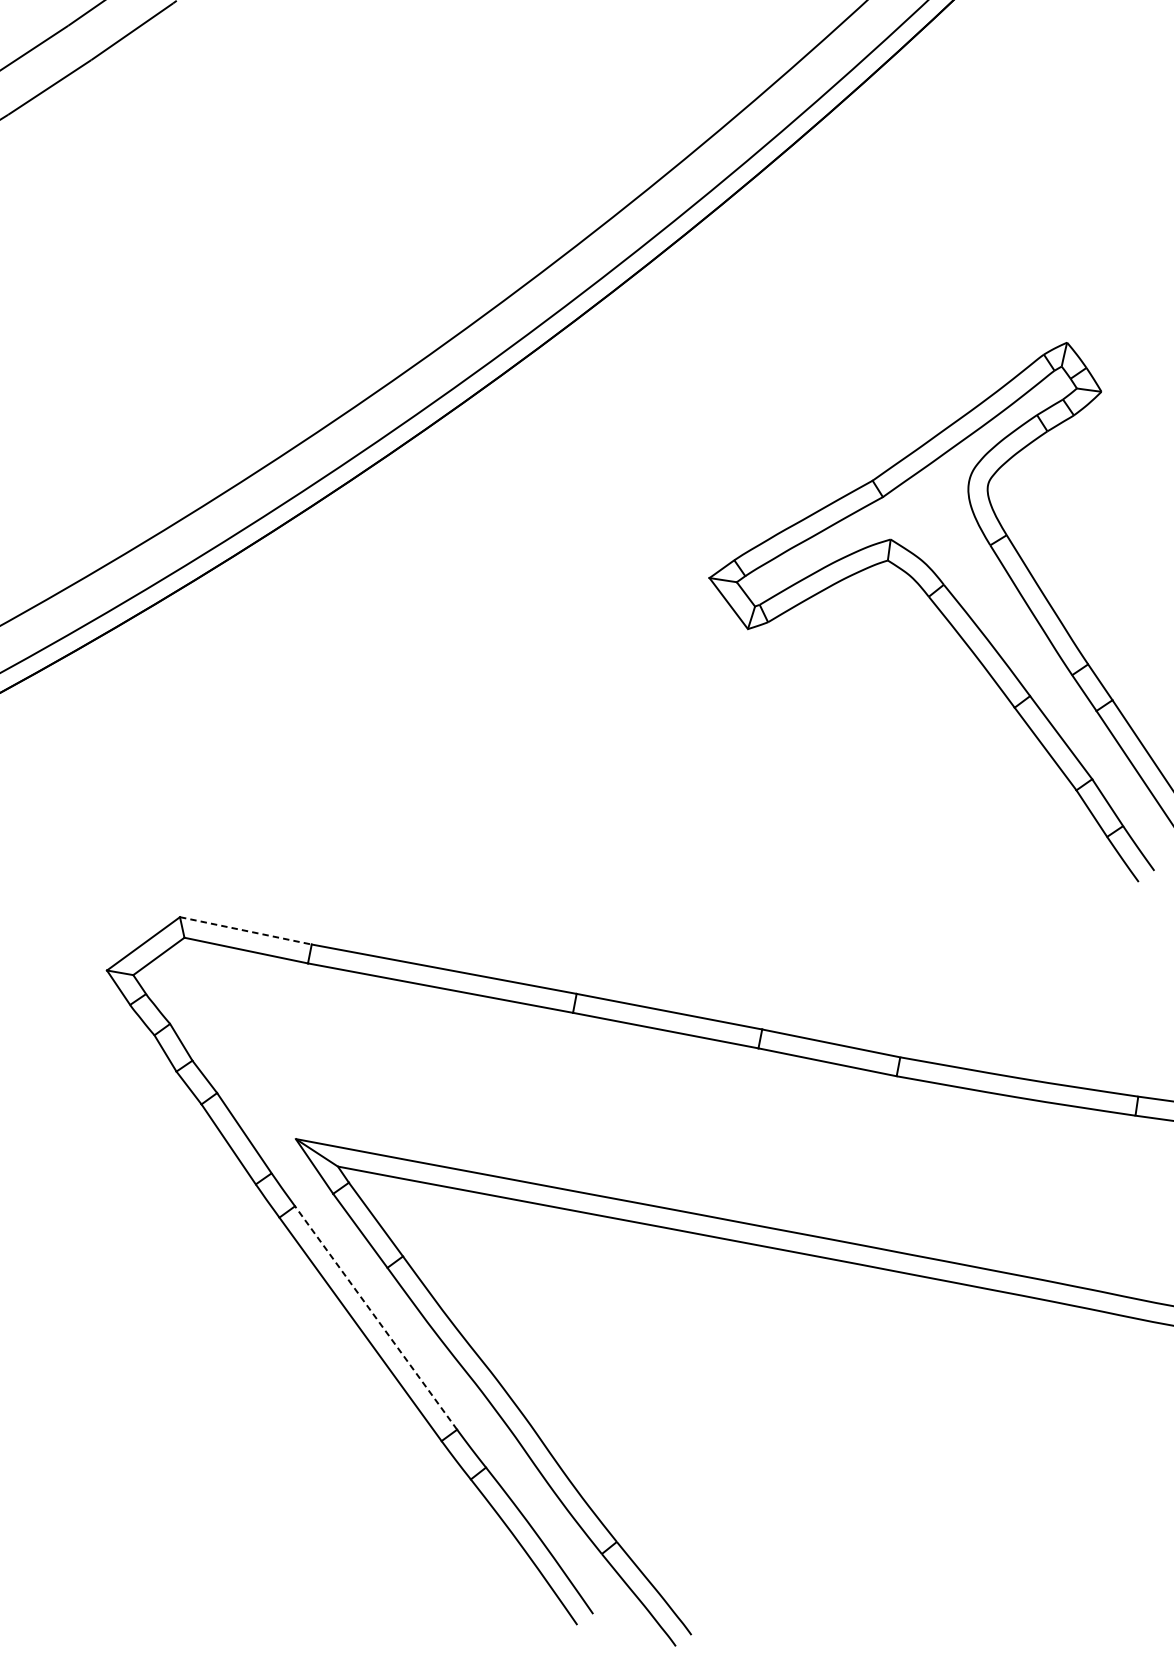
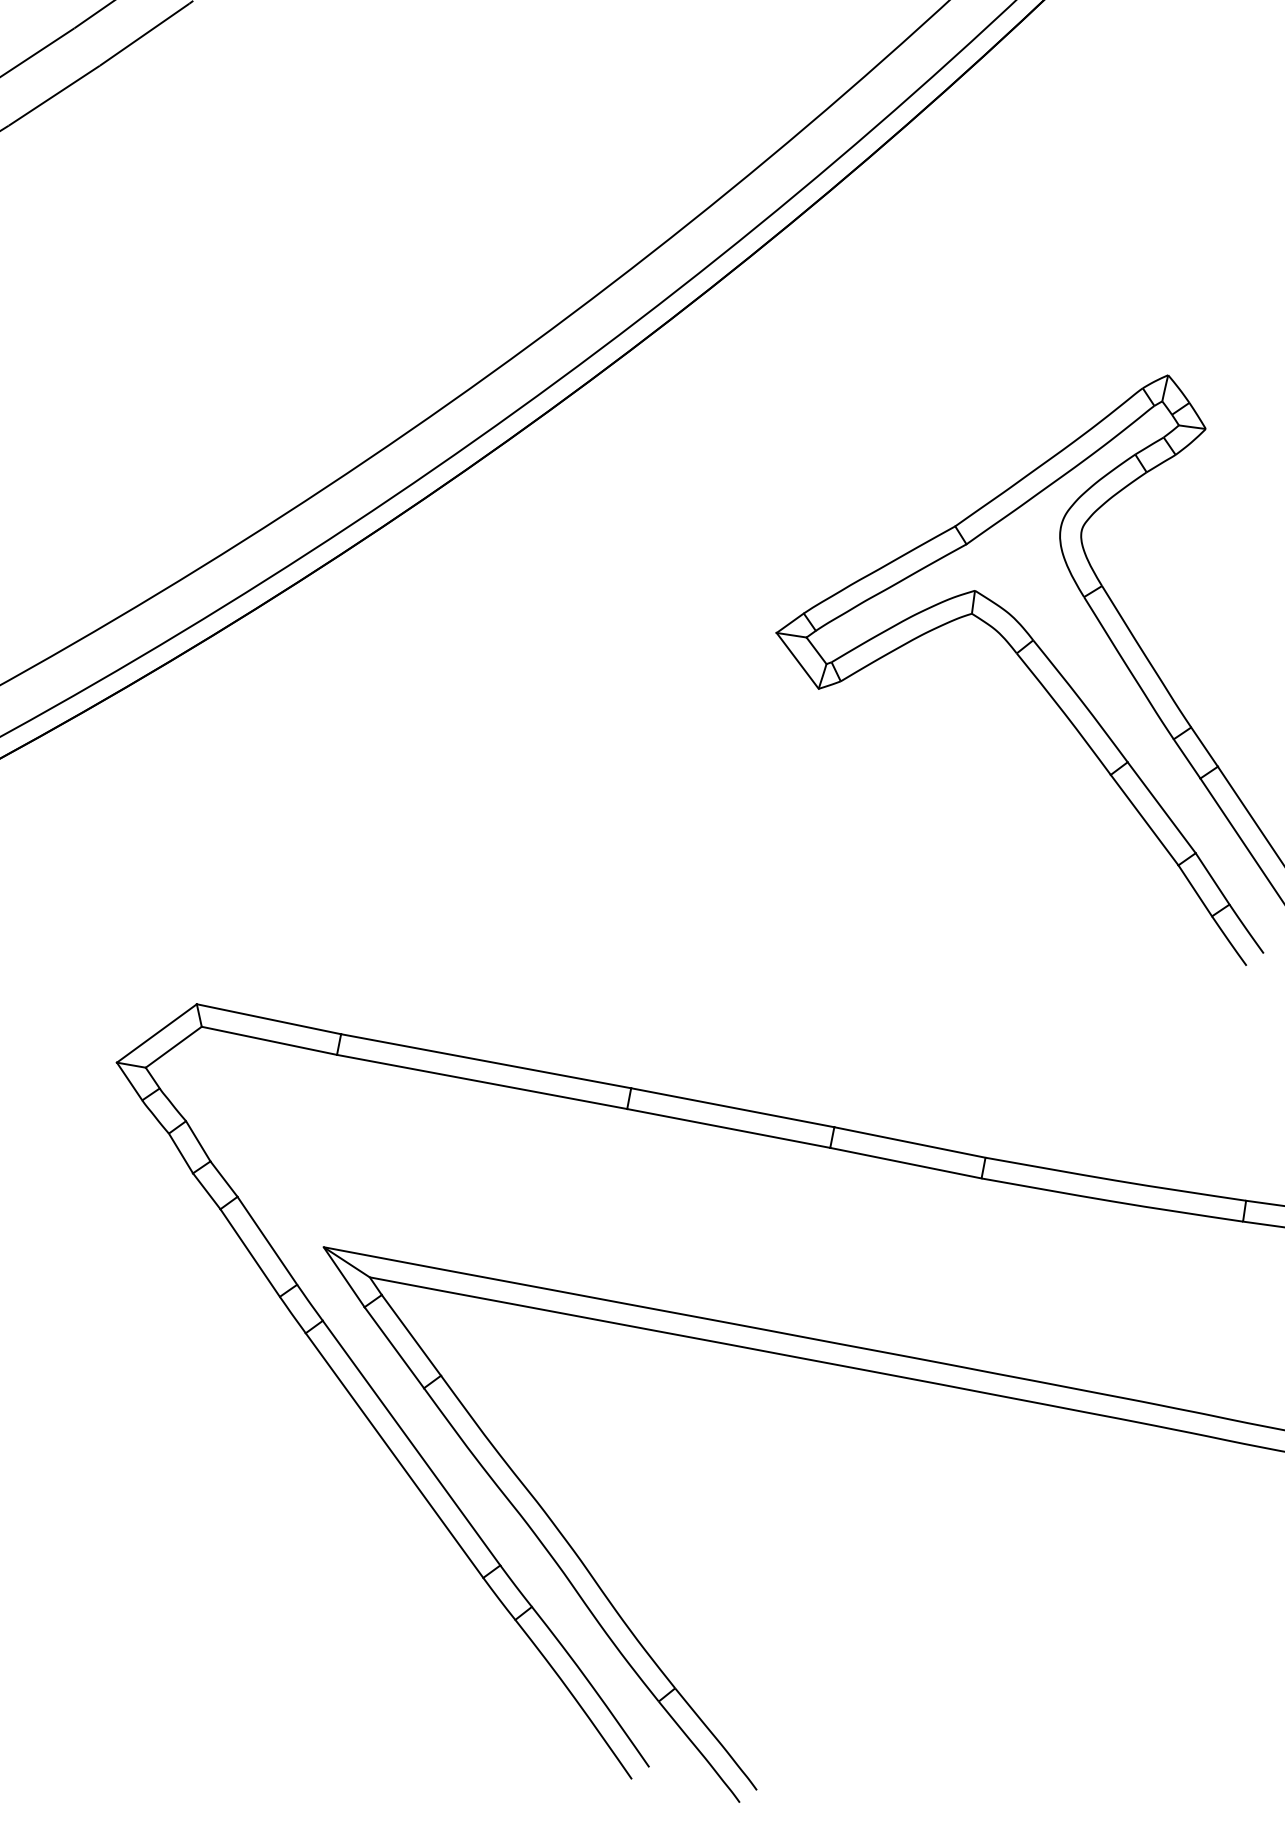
line: (246, 931) -> (269, 1019), dashed -> solid
line: (376, 1317) -> (411, 1442), dashed -> solid

